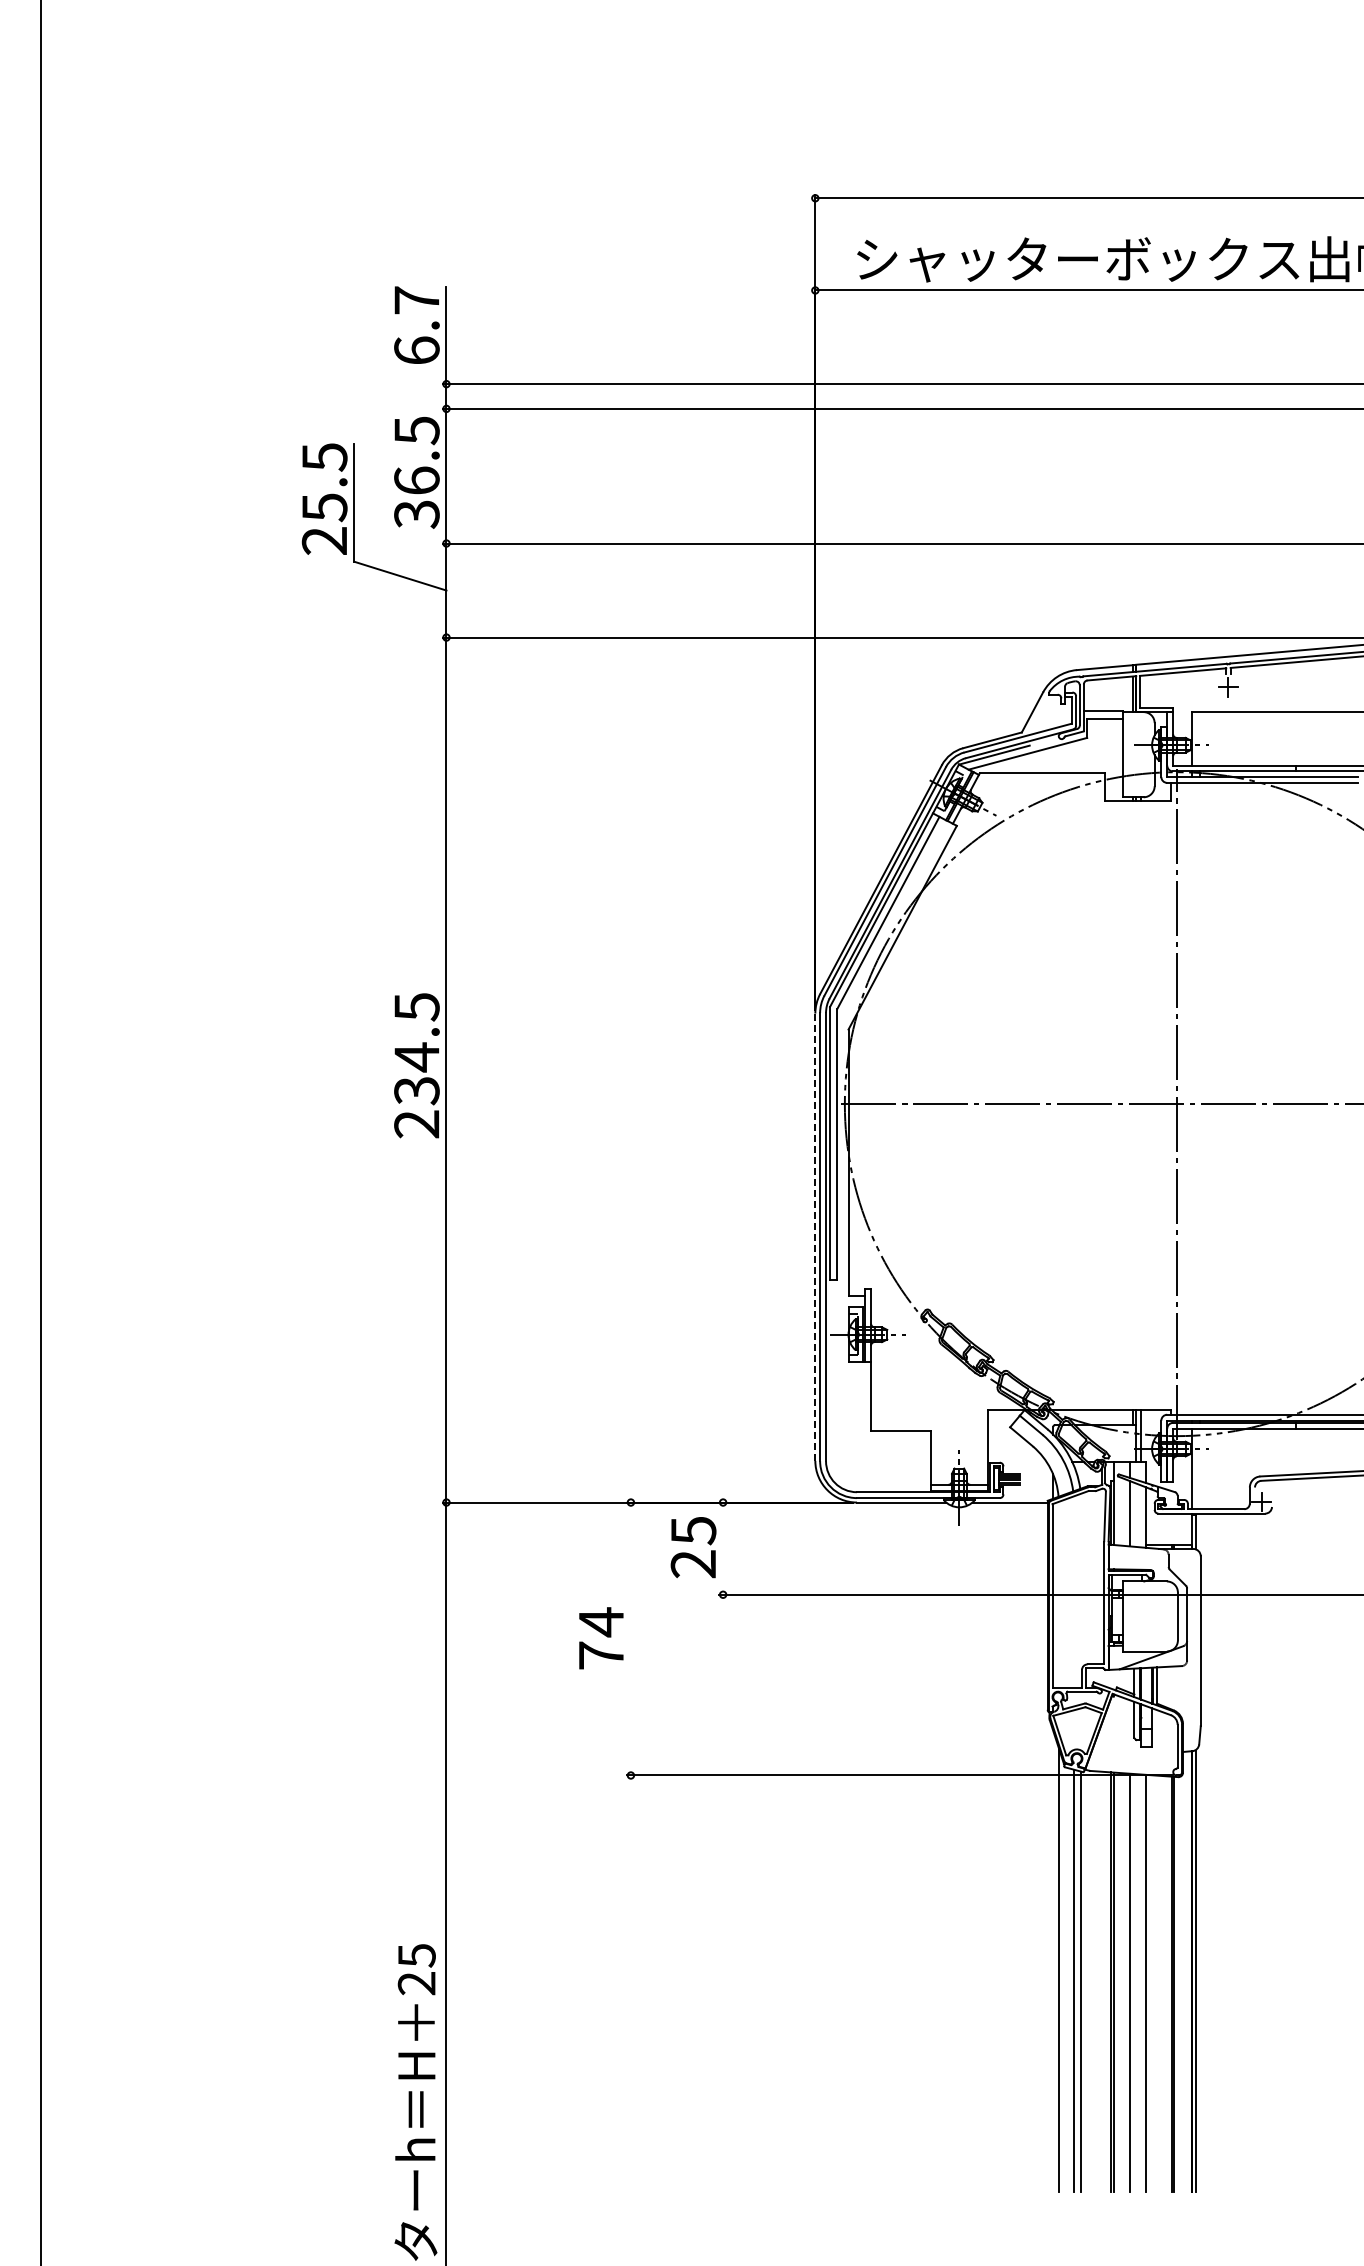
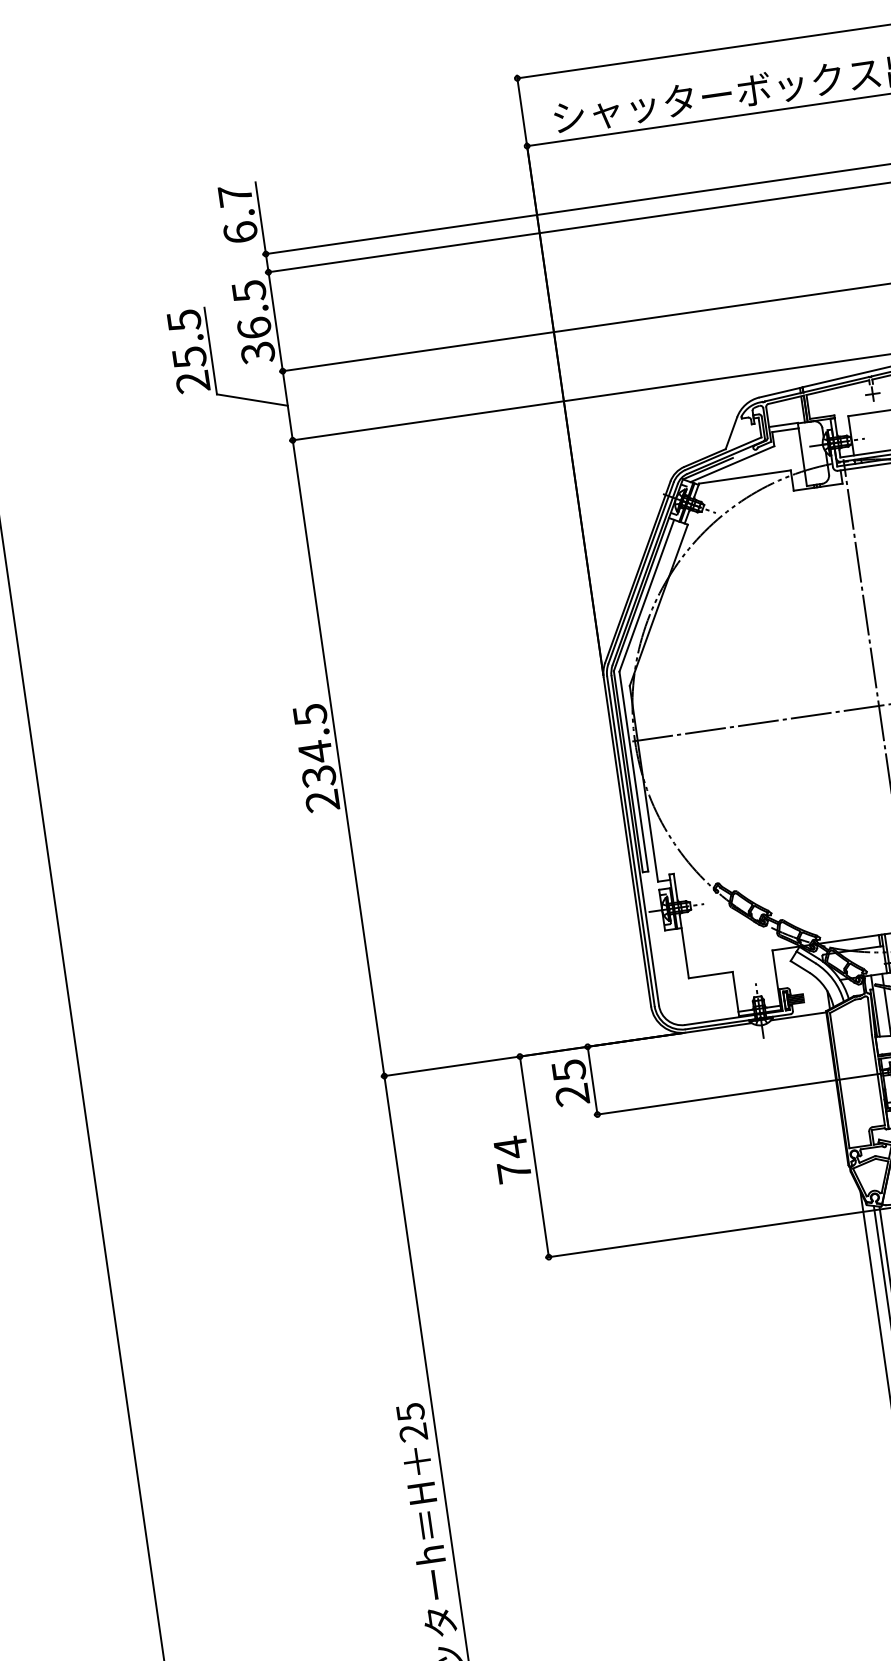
line: (815, 1237) -> (627, 842), dashed -> solid
line: (723, 1548) -> (592, 1080), added
line: (630, 1638) -> (534, 1156), added

